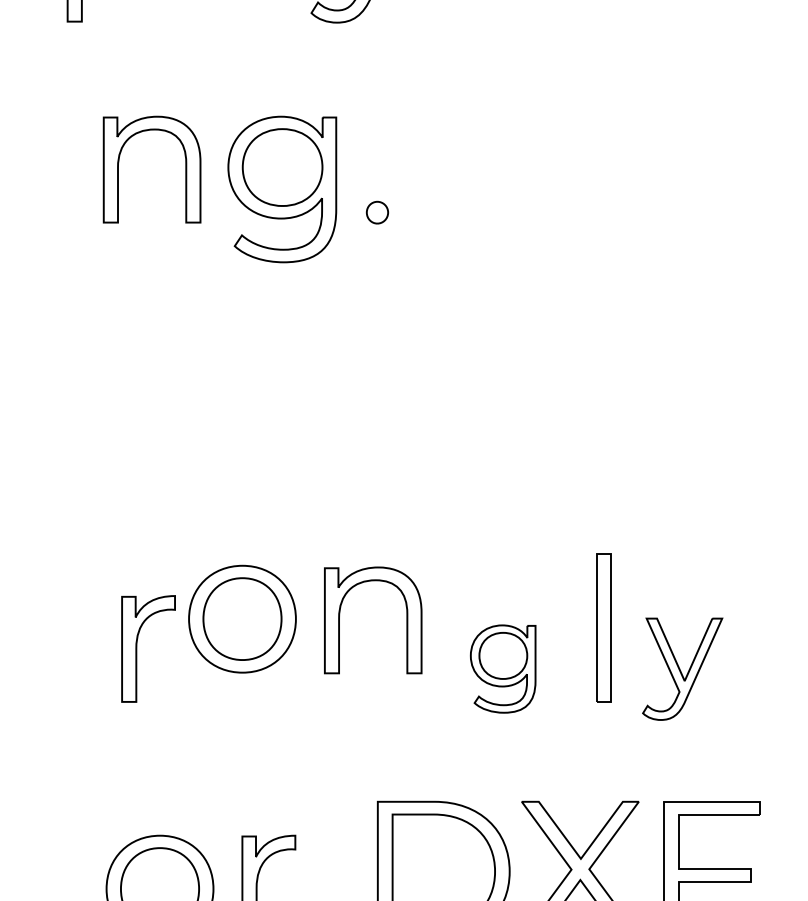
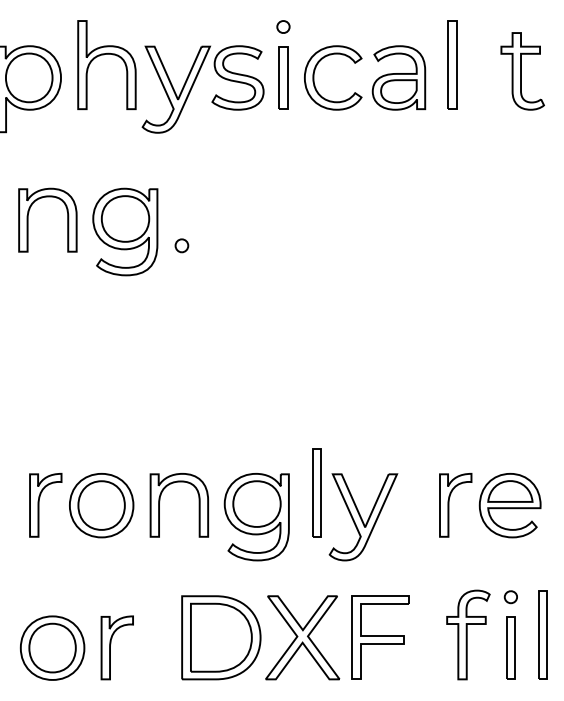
part: (242, 618) -> (101, 505), moved
part: (405, 620) -> (198, 505), moved
part: (502, 669) -> (256, 517), size x1.67
part: (682, 669) -> (363, 517), size x1.43

